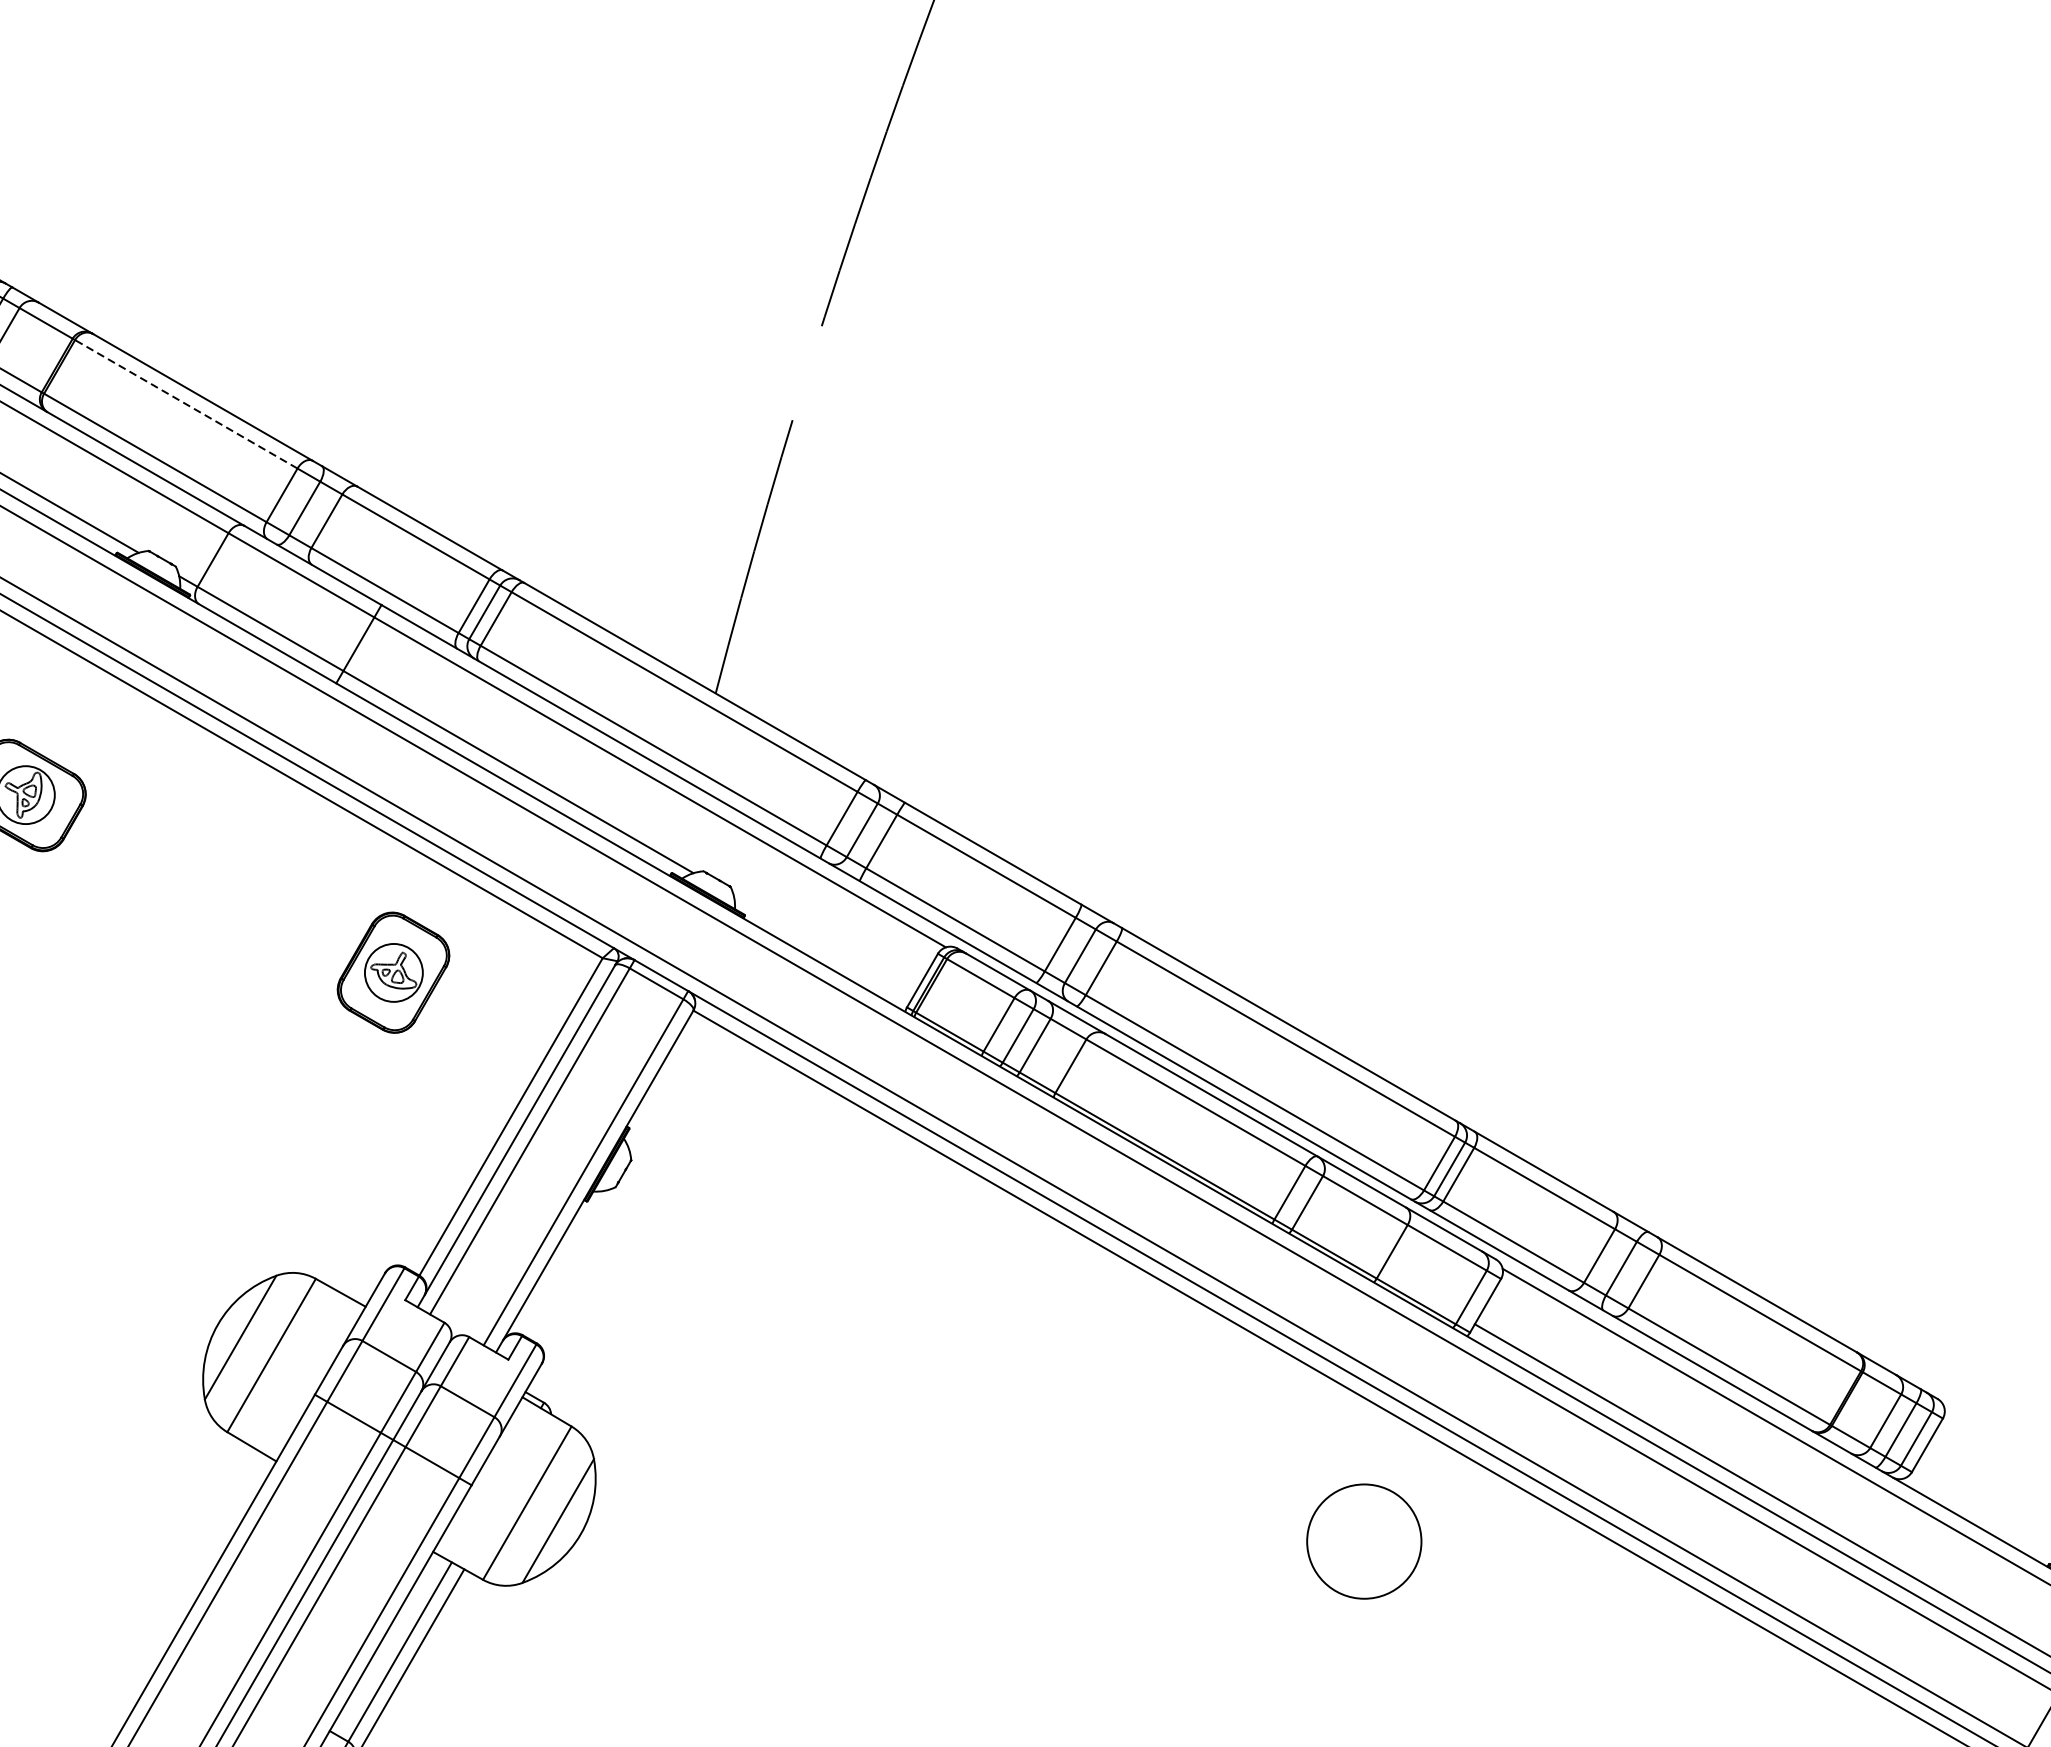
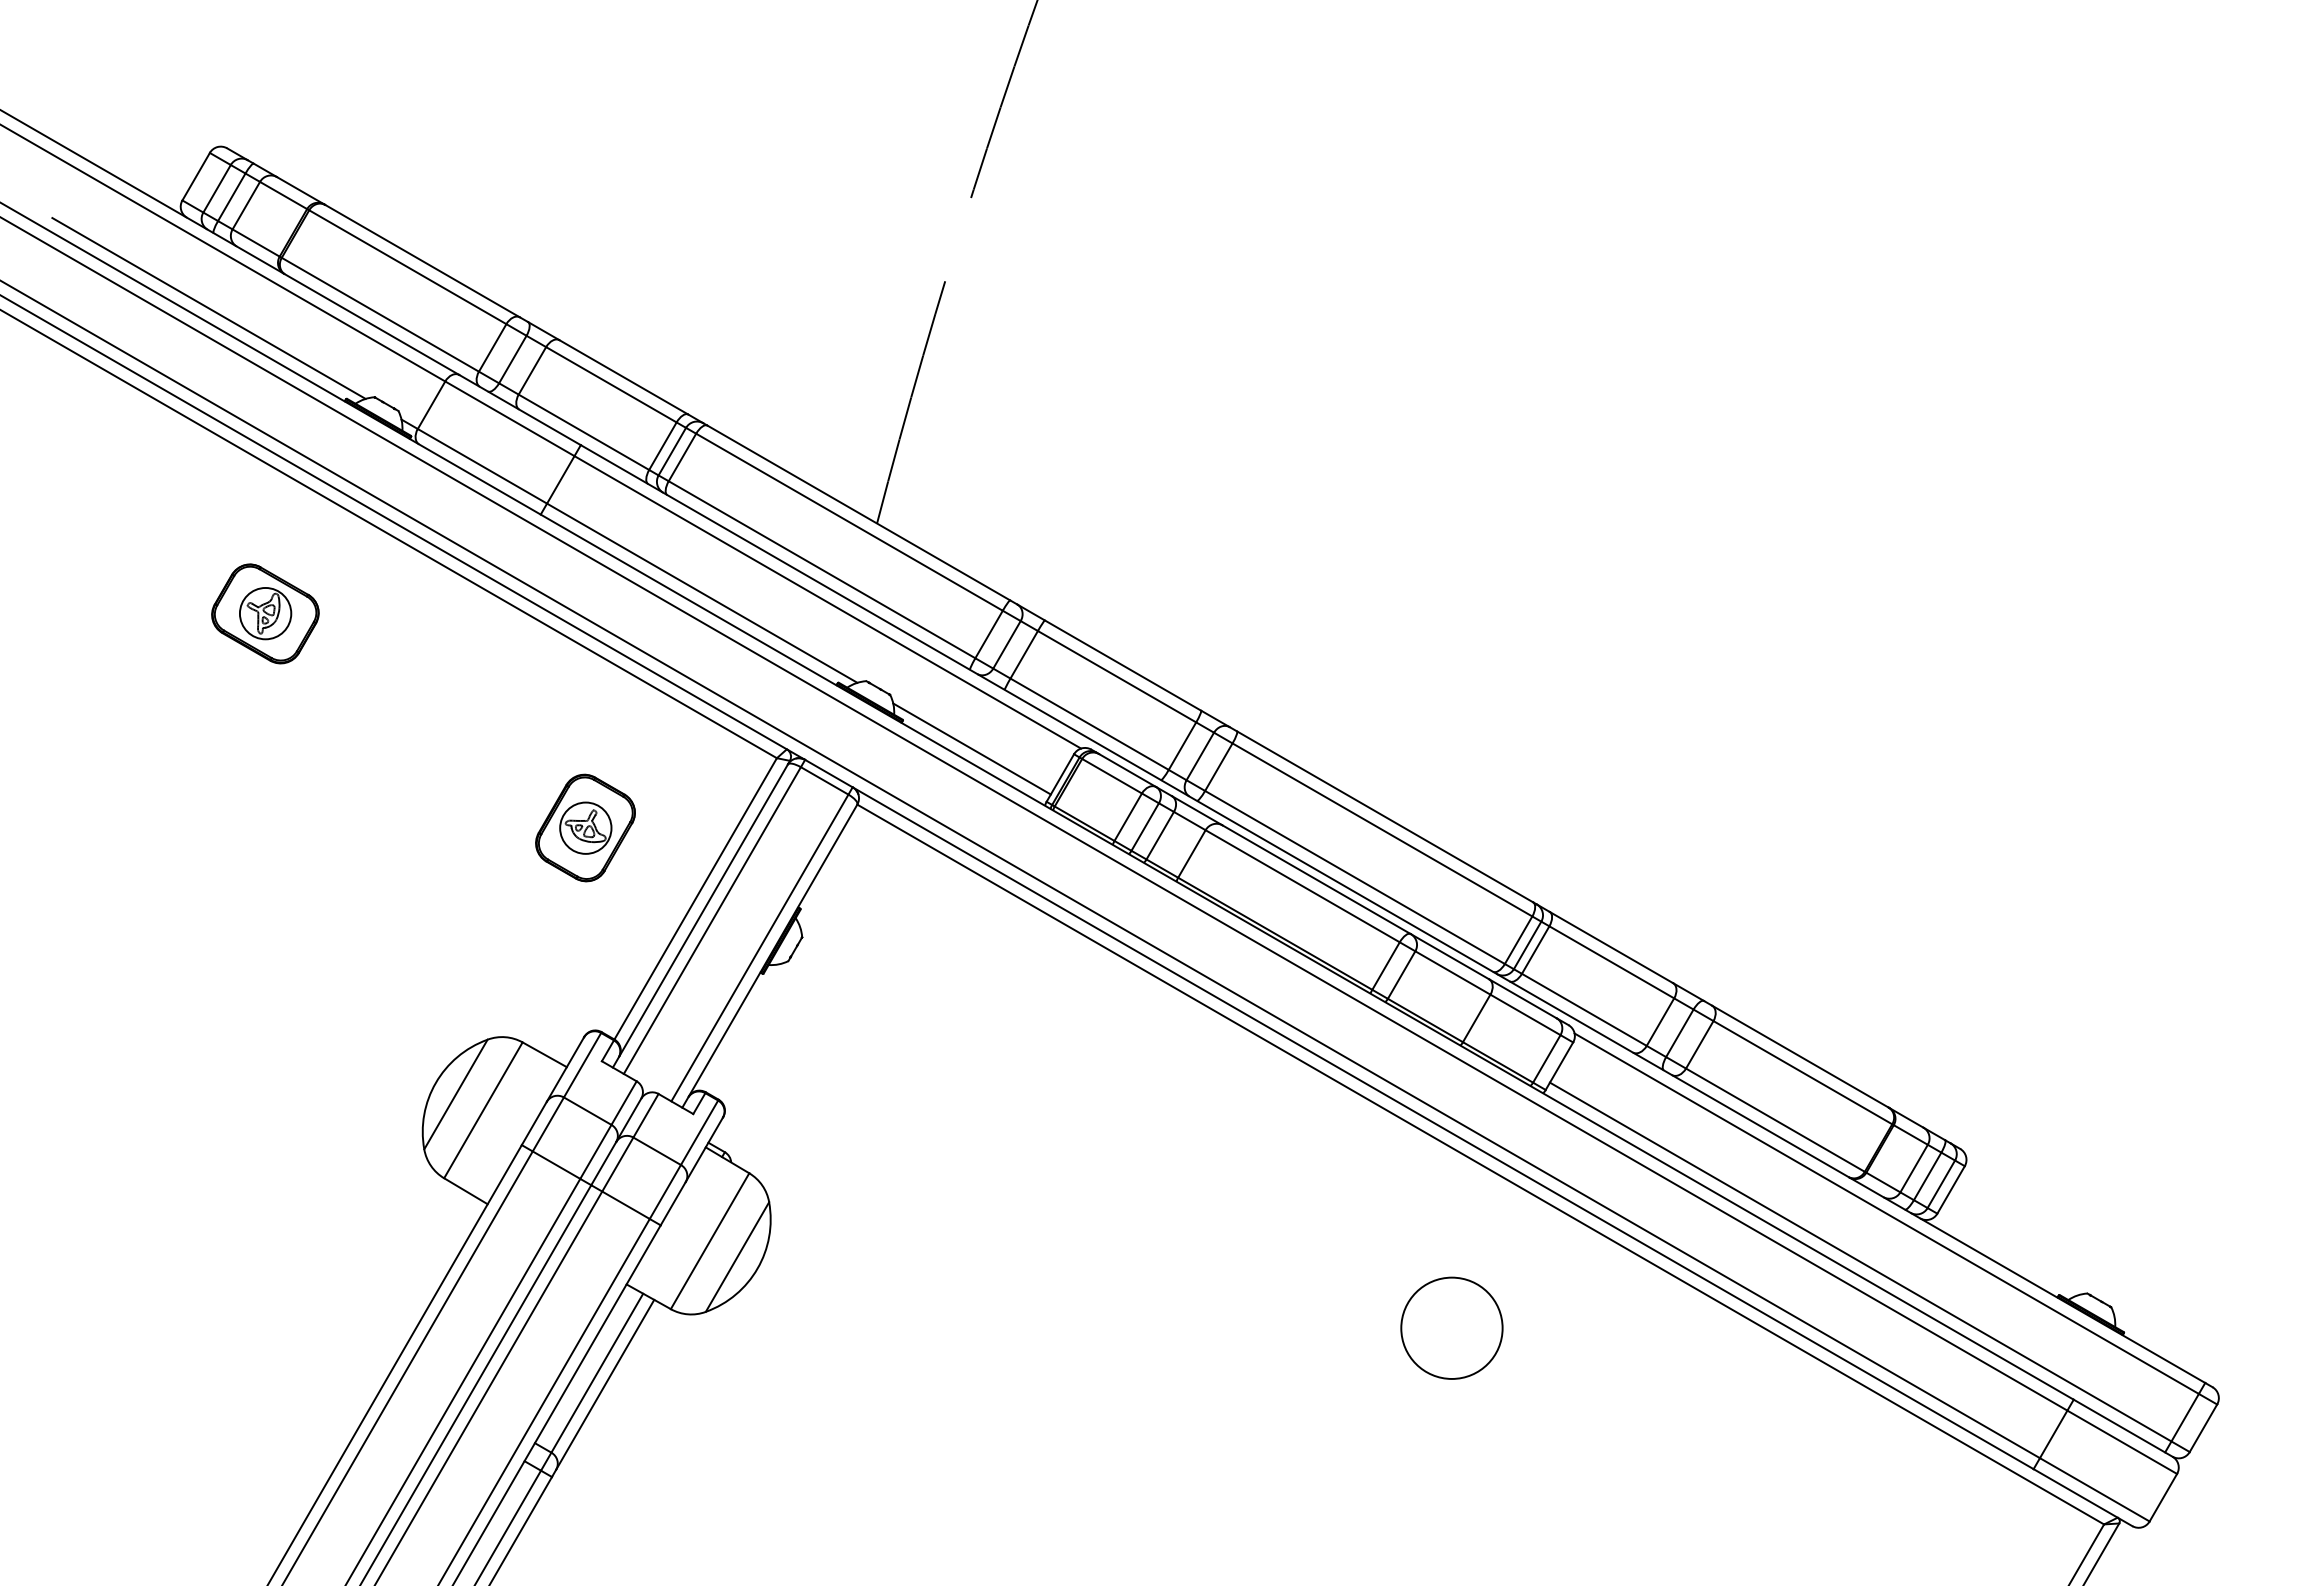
line: (185, 404) -> (407, 267), dashed -> solid
line: (822, 947) -> (971, 748), added
part: (393, 972) -> (585, 827), moved
circle: (1363, 1540) -> (1451, 1327), moved

